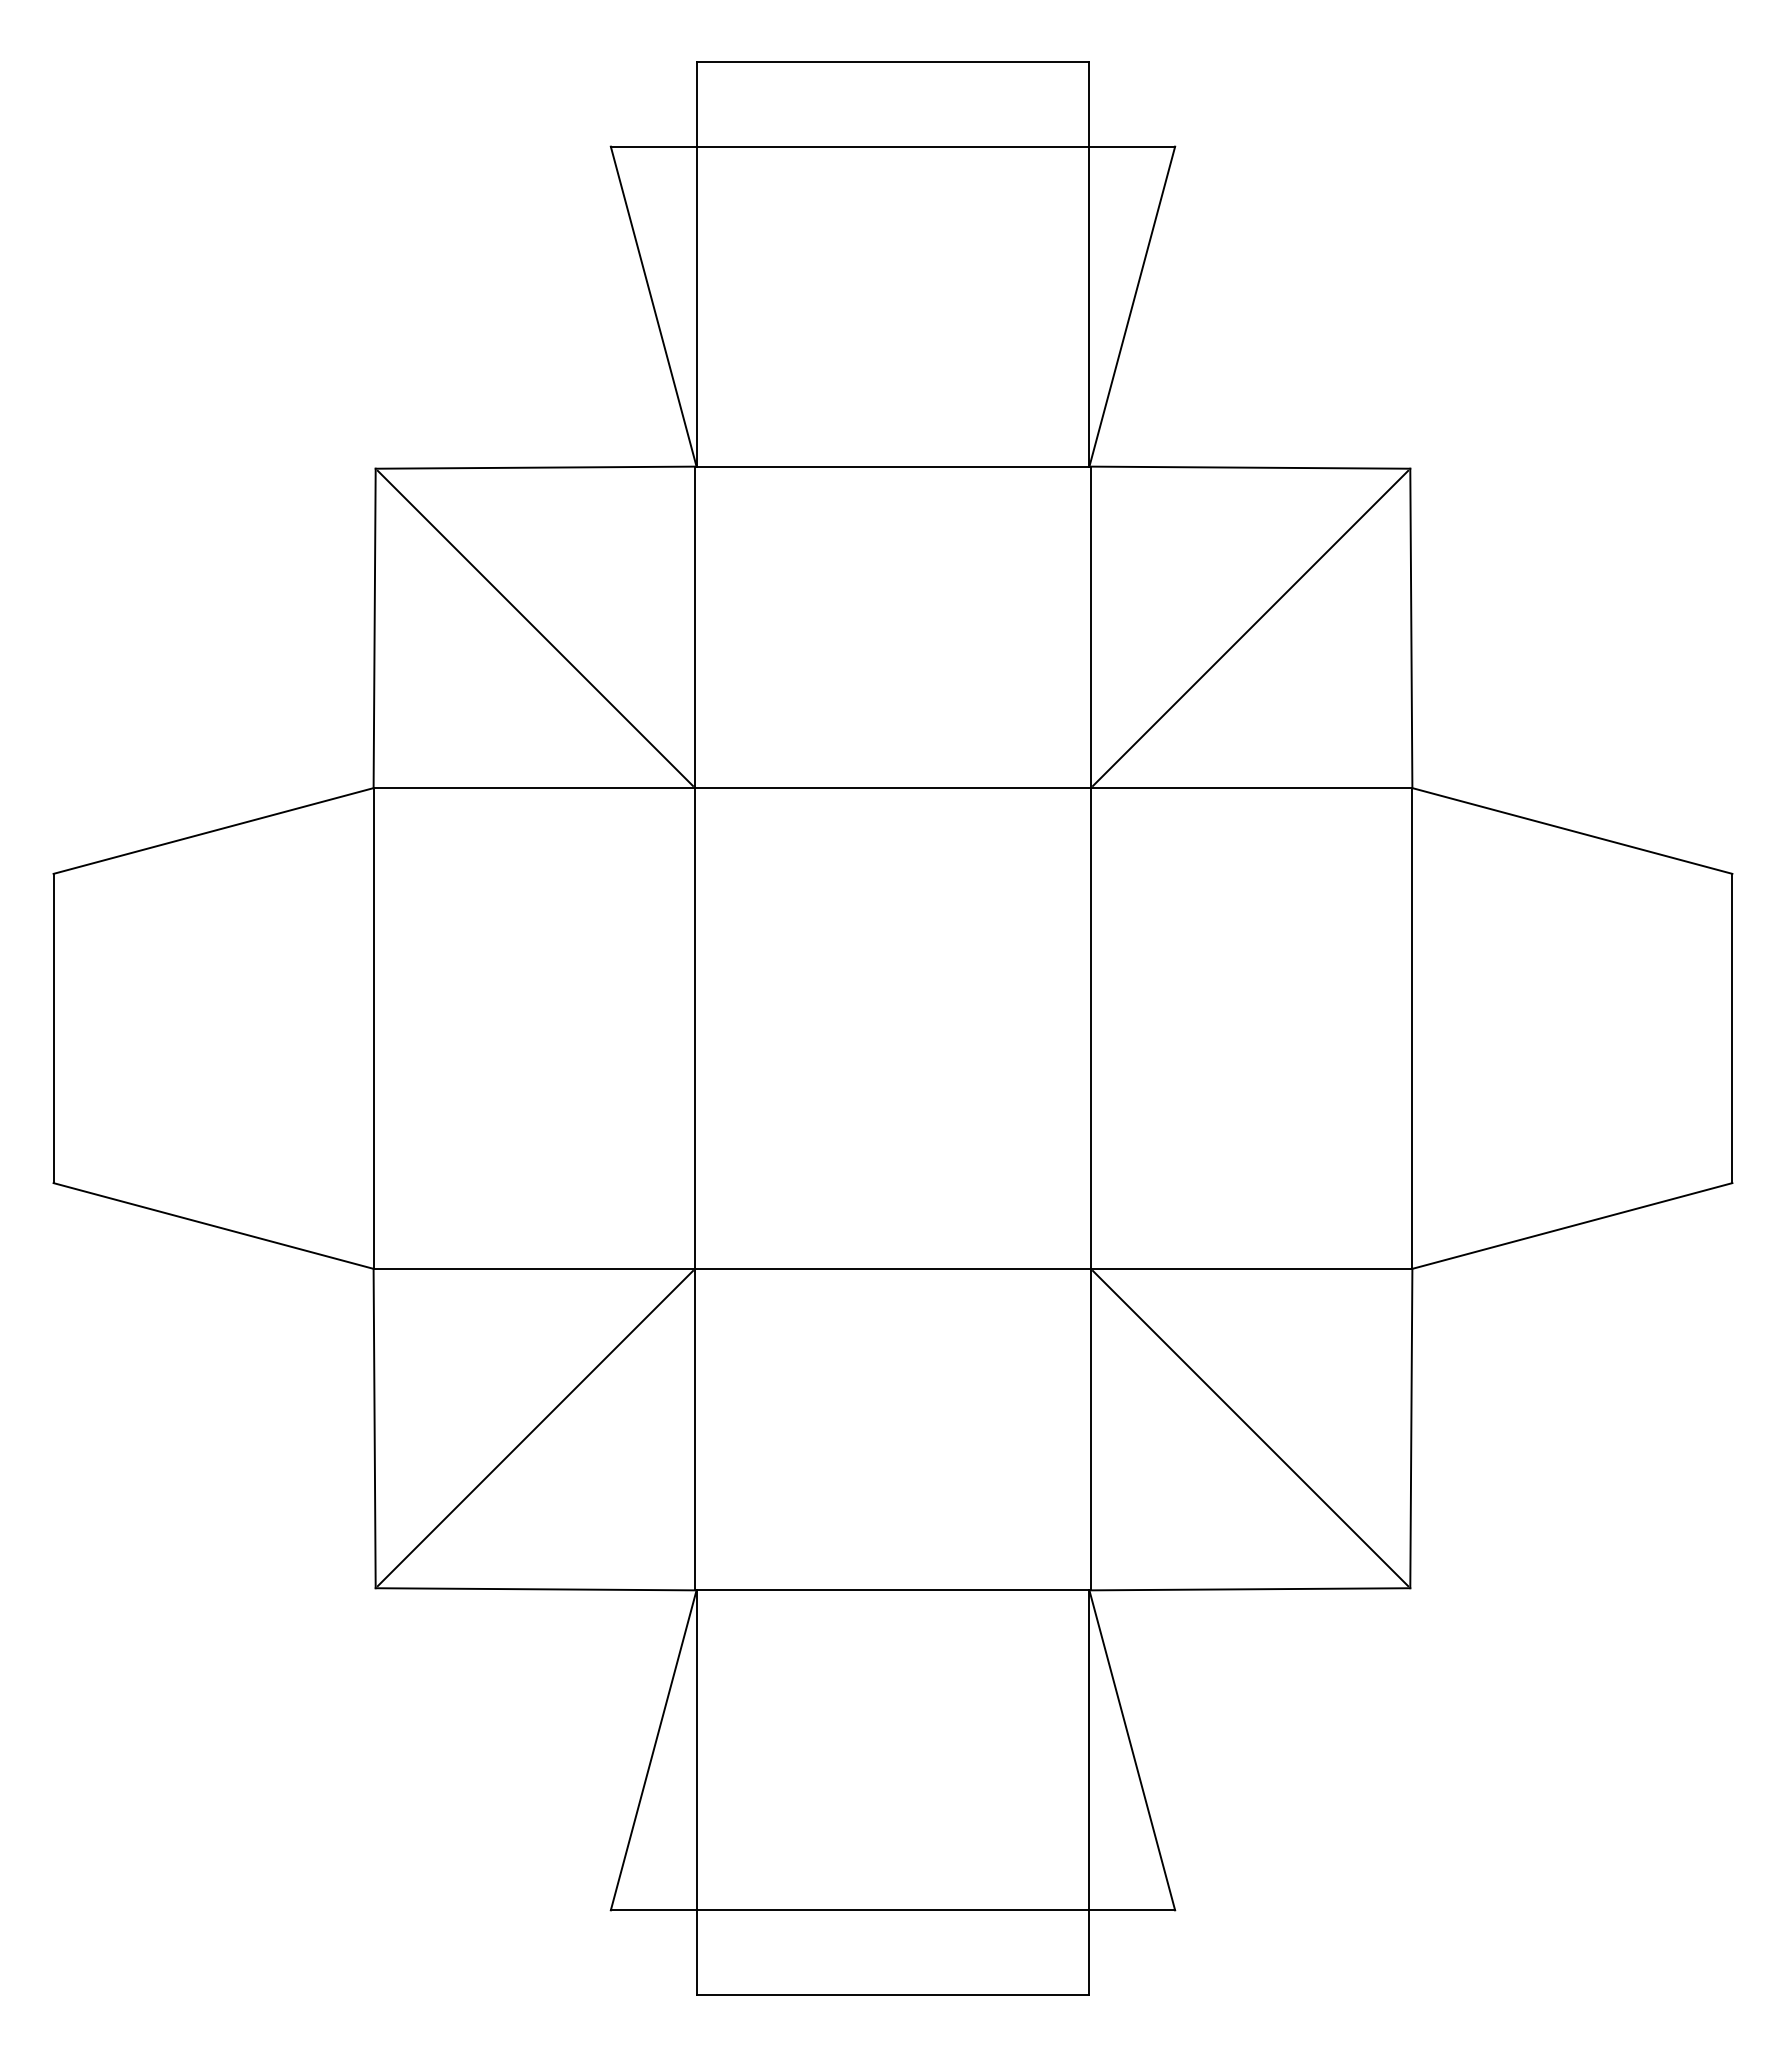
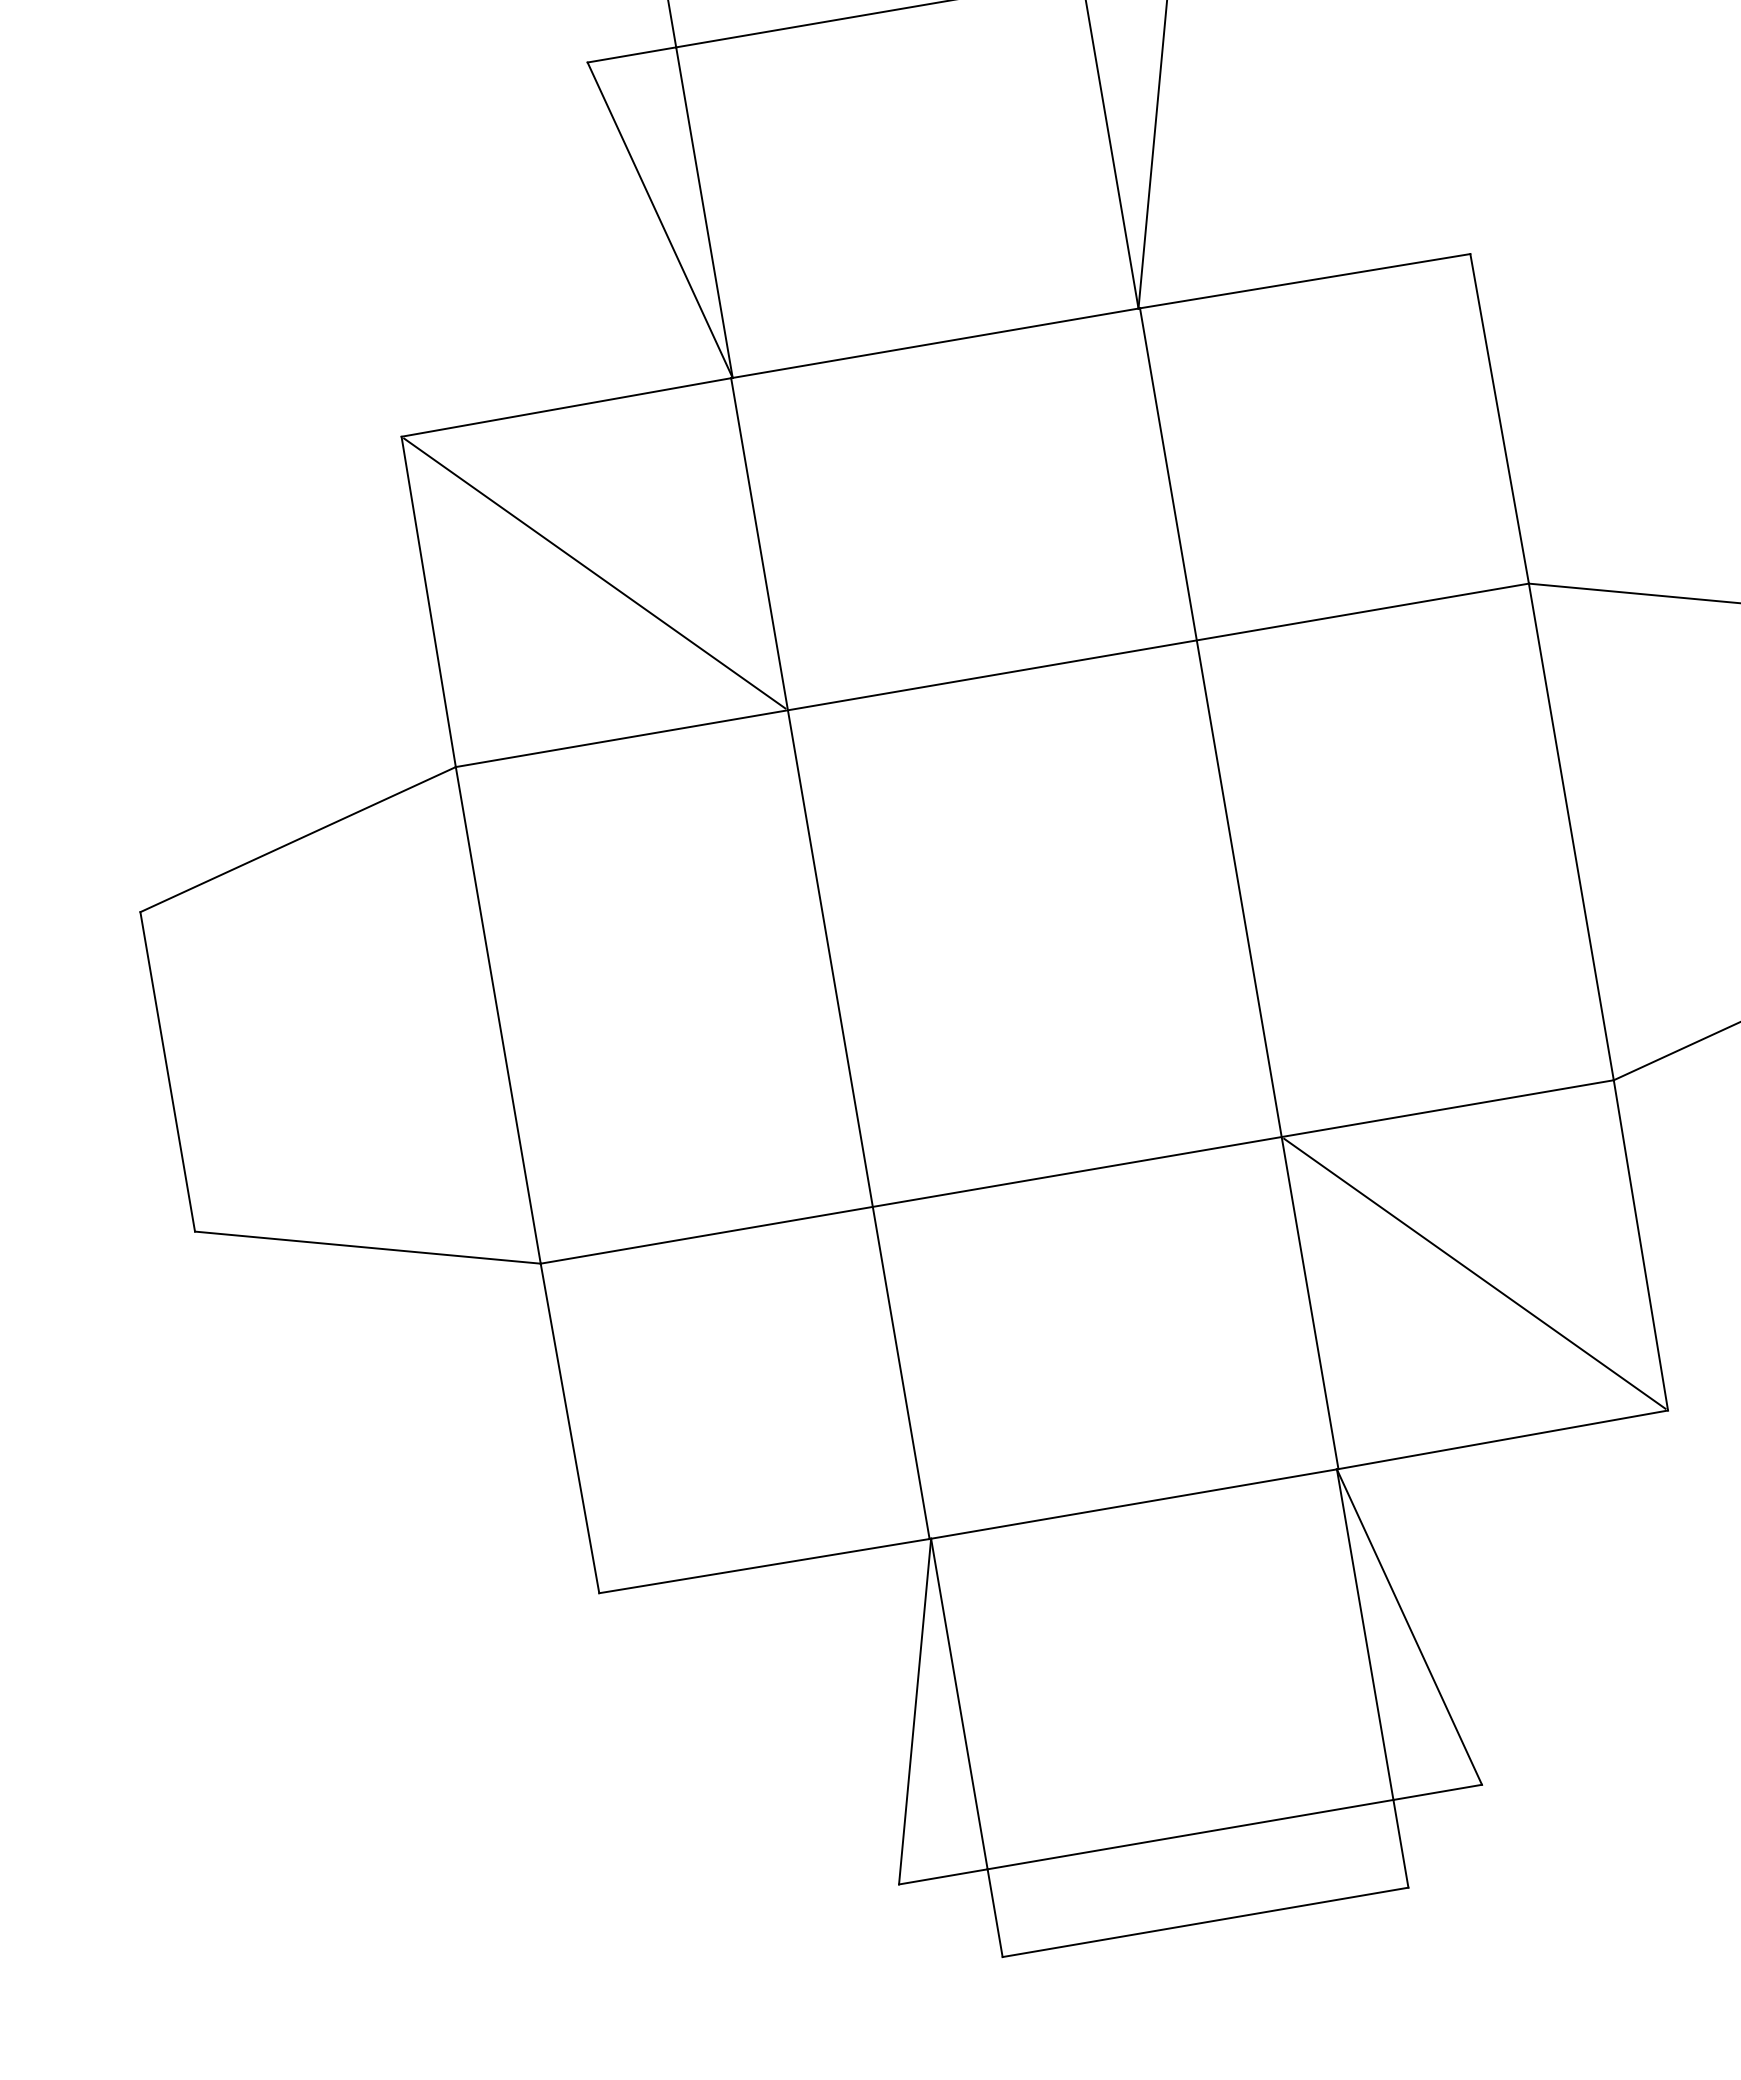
line: (1250, 628) -> (1333, 447), removed
line: (535, 1428) -> (736, 1399), removed

